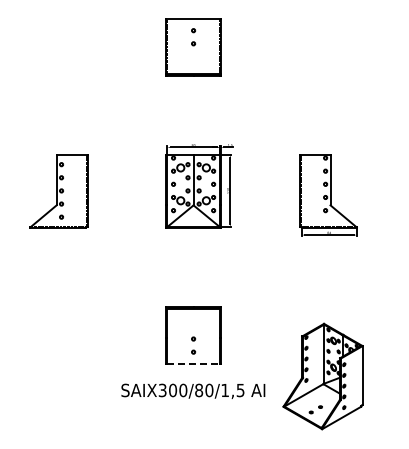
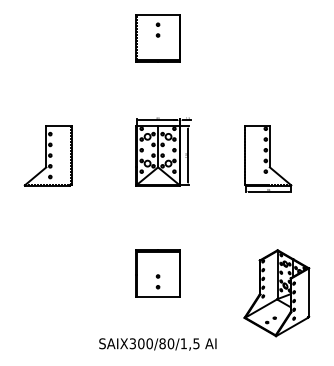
line: (194, 364) -> (158, 297), dashed -> solid
part: (322, 376) -> (276, 293), moved
text: (193, 390) -> (158, 343), moved

